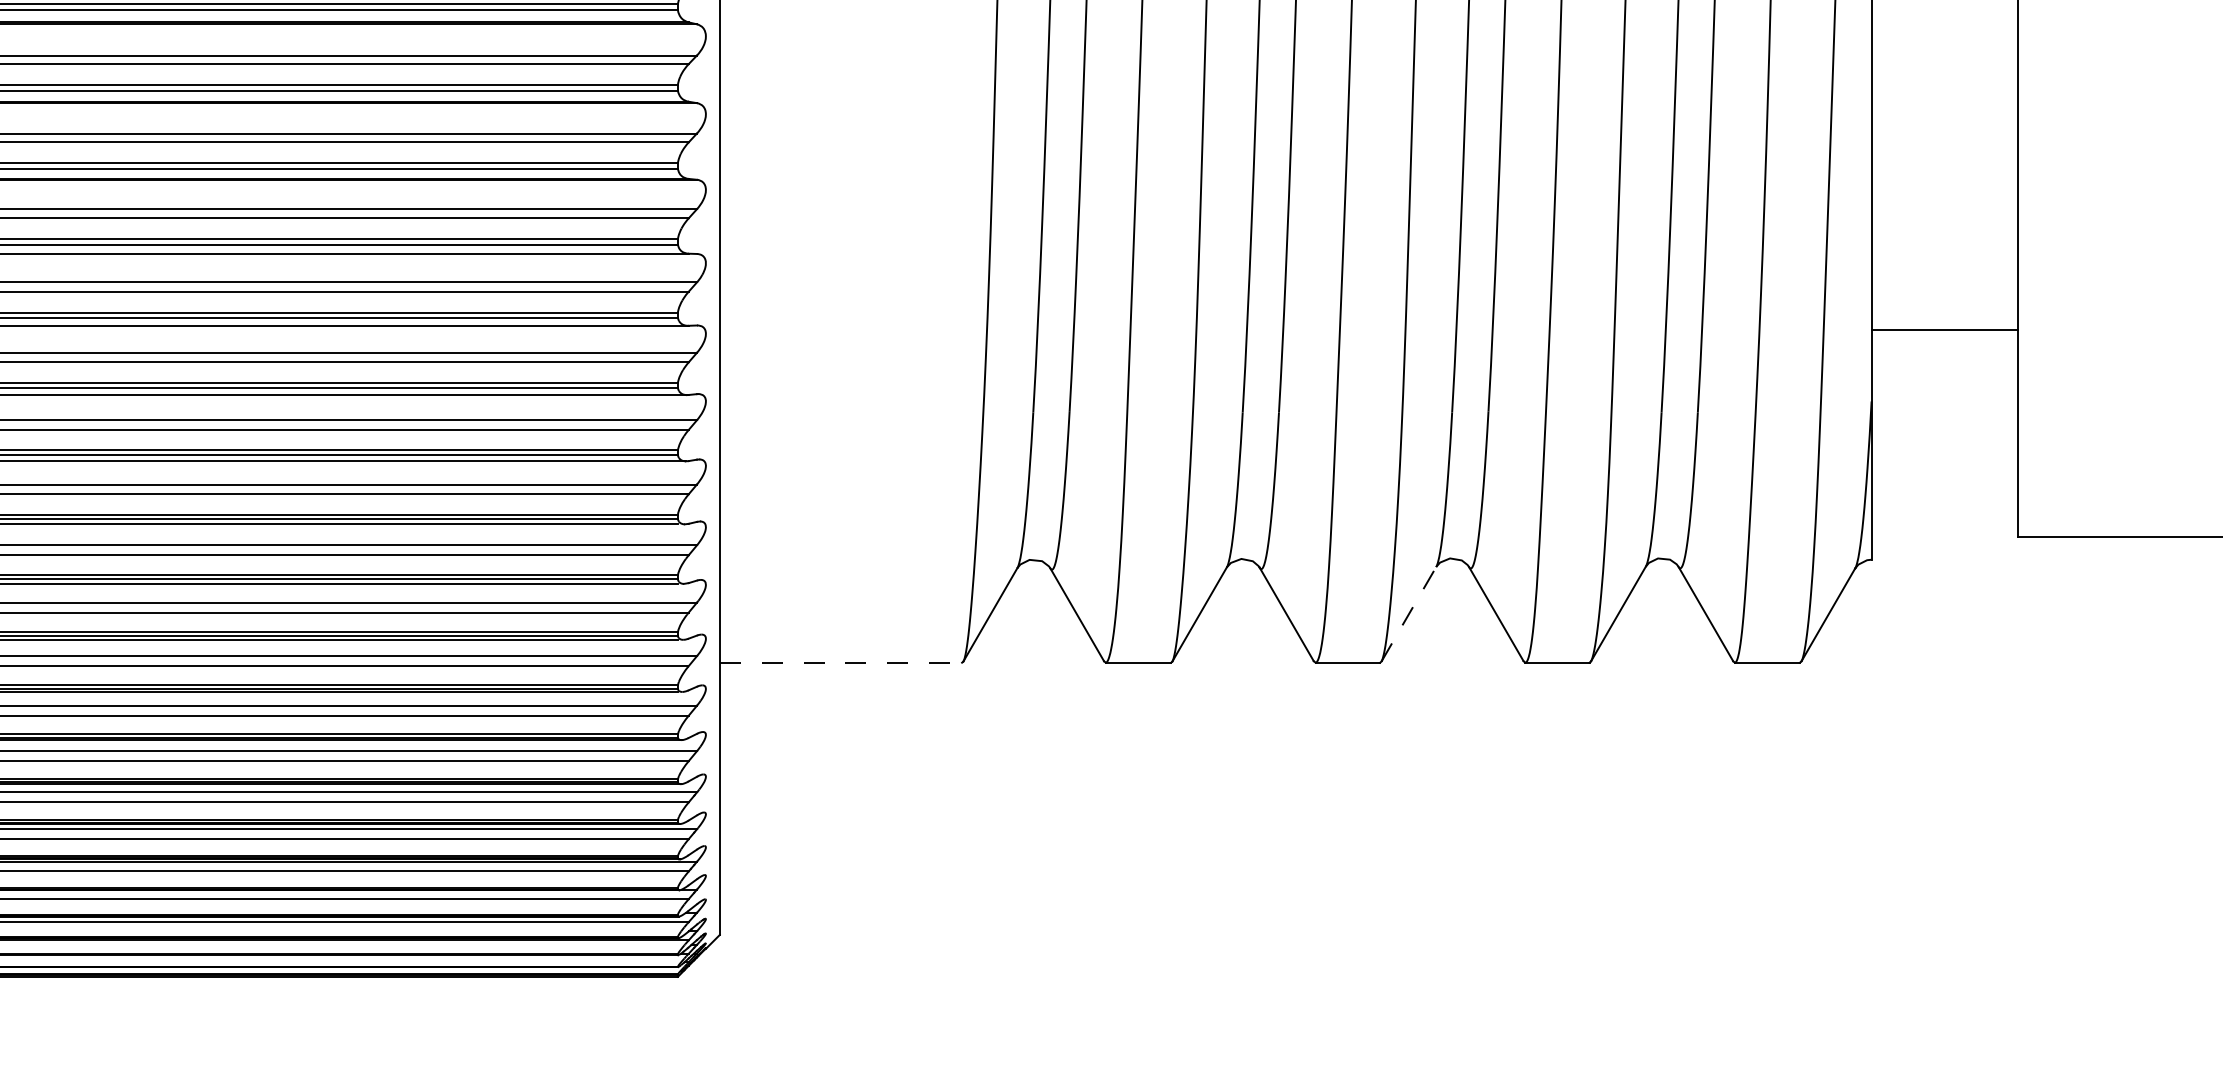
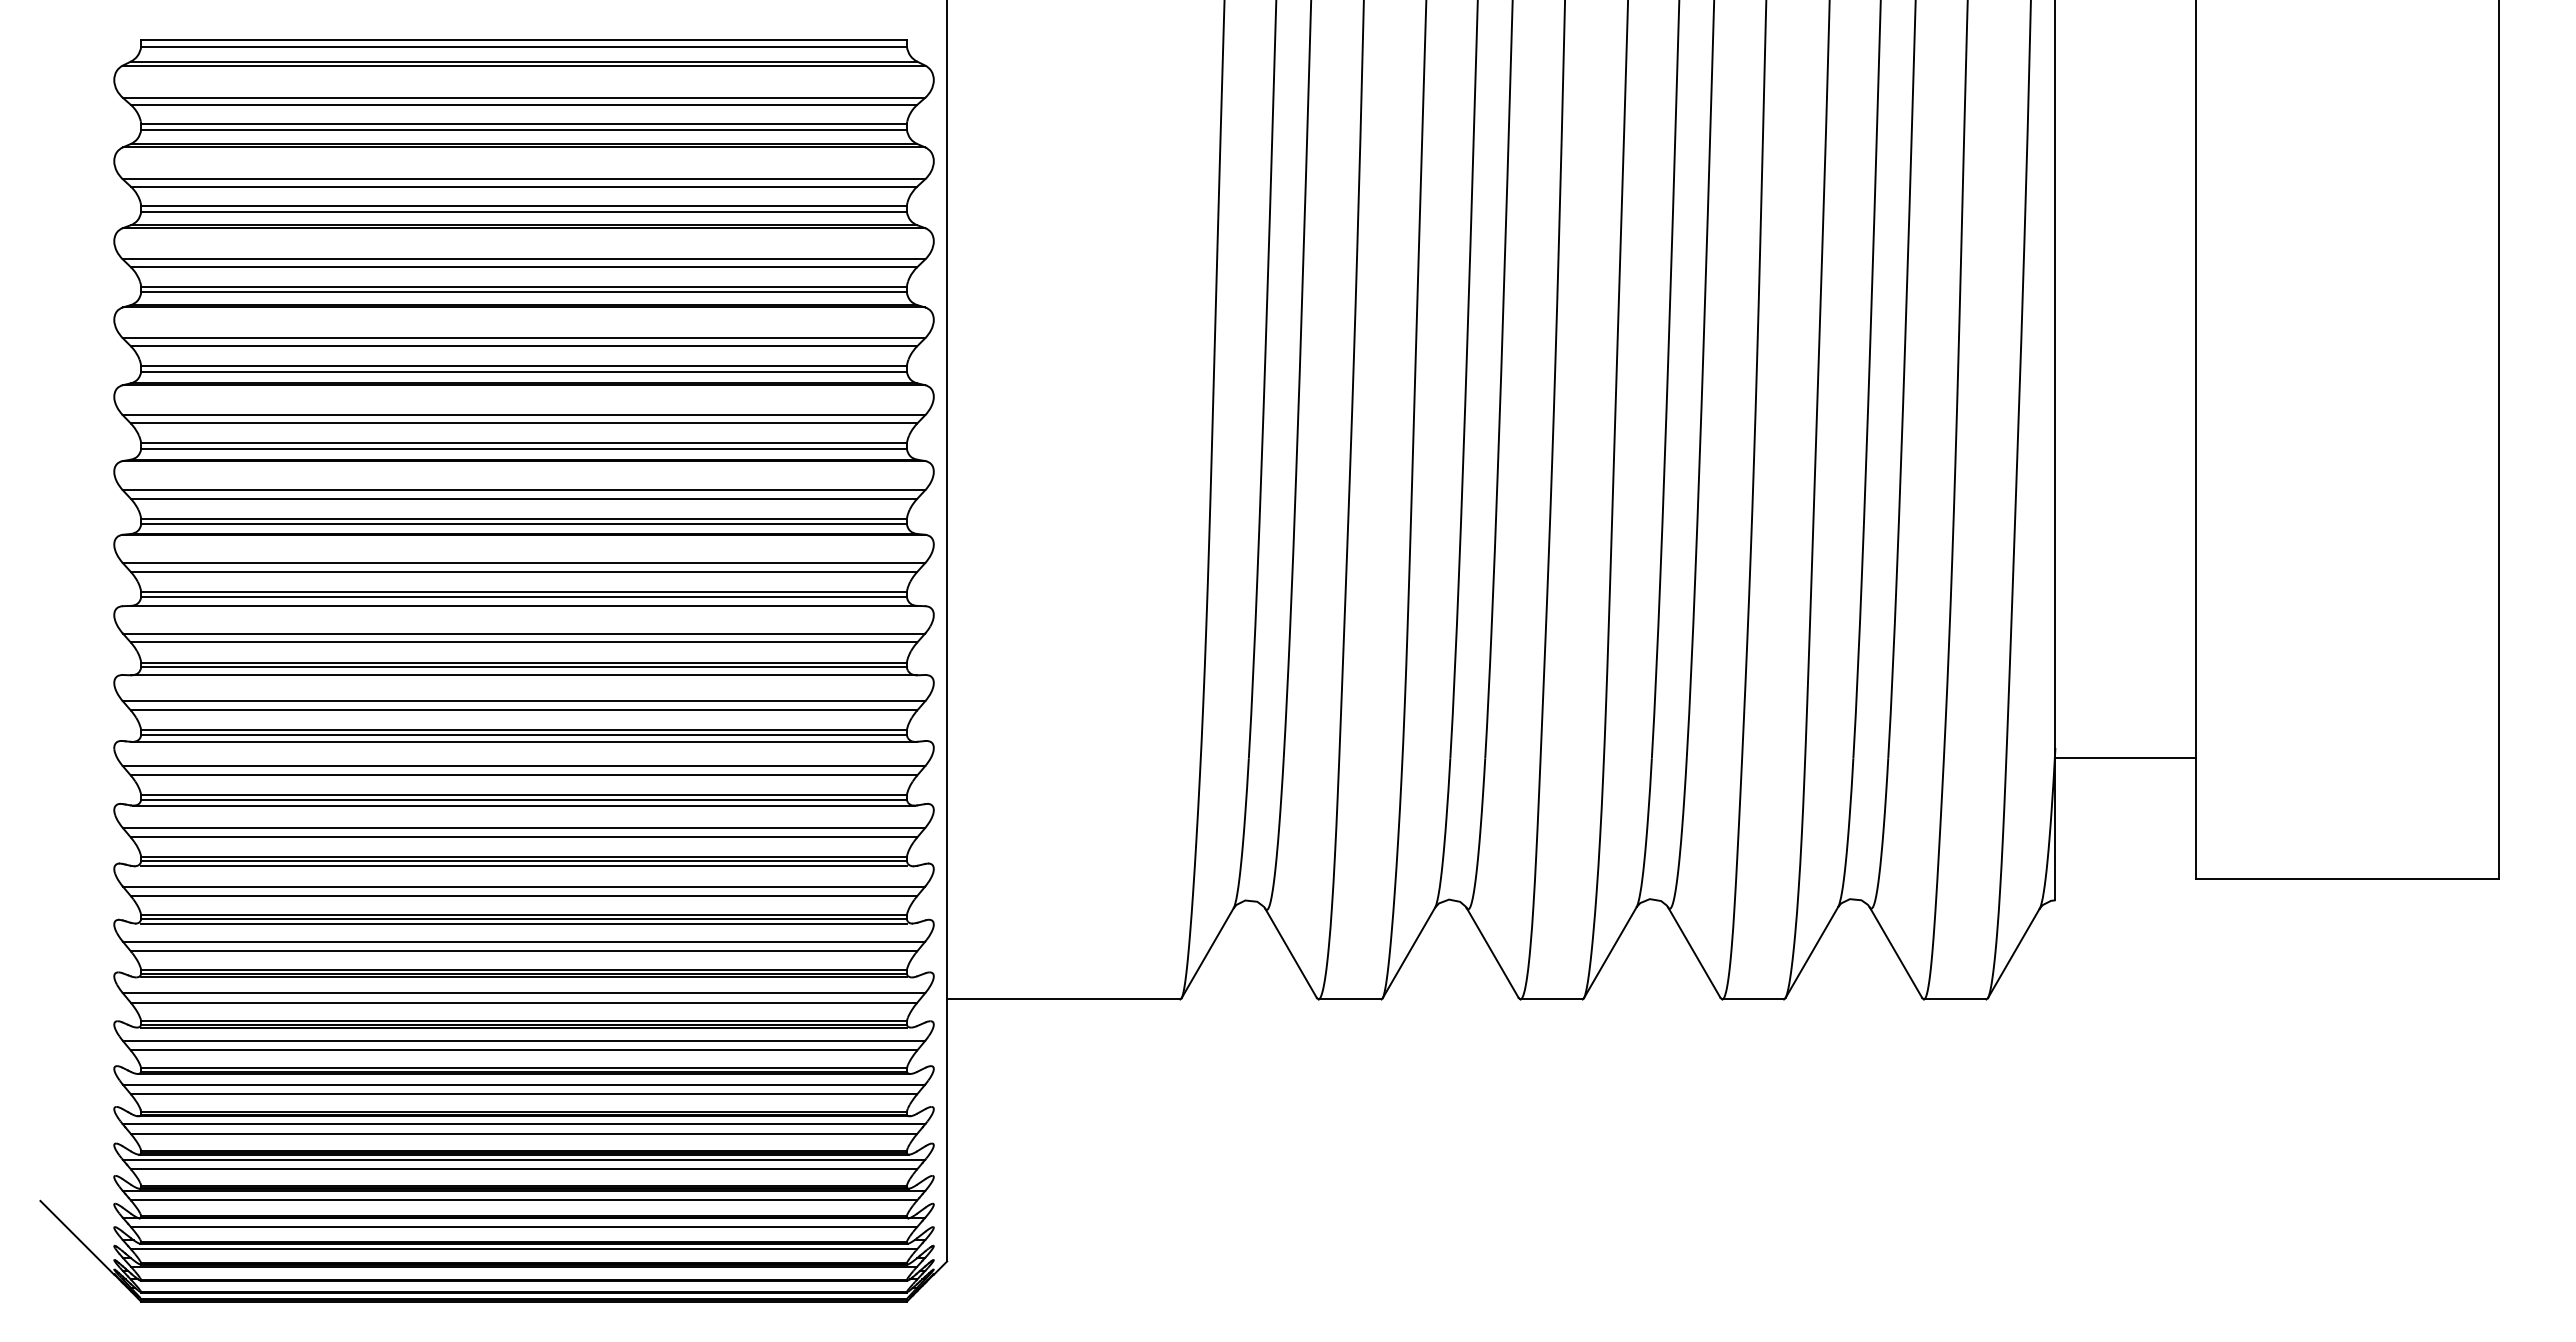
line: (1944, 330) -> (2125, 757), moved
line: (1409, 613) -> (1610, 952), dashed -> solid
line: (840, 662) -> (1063, 999), dashed -> solid

